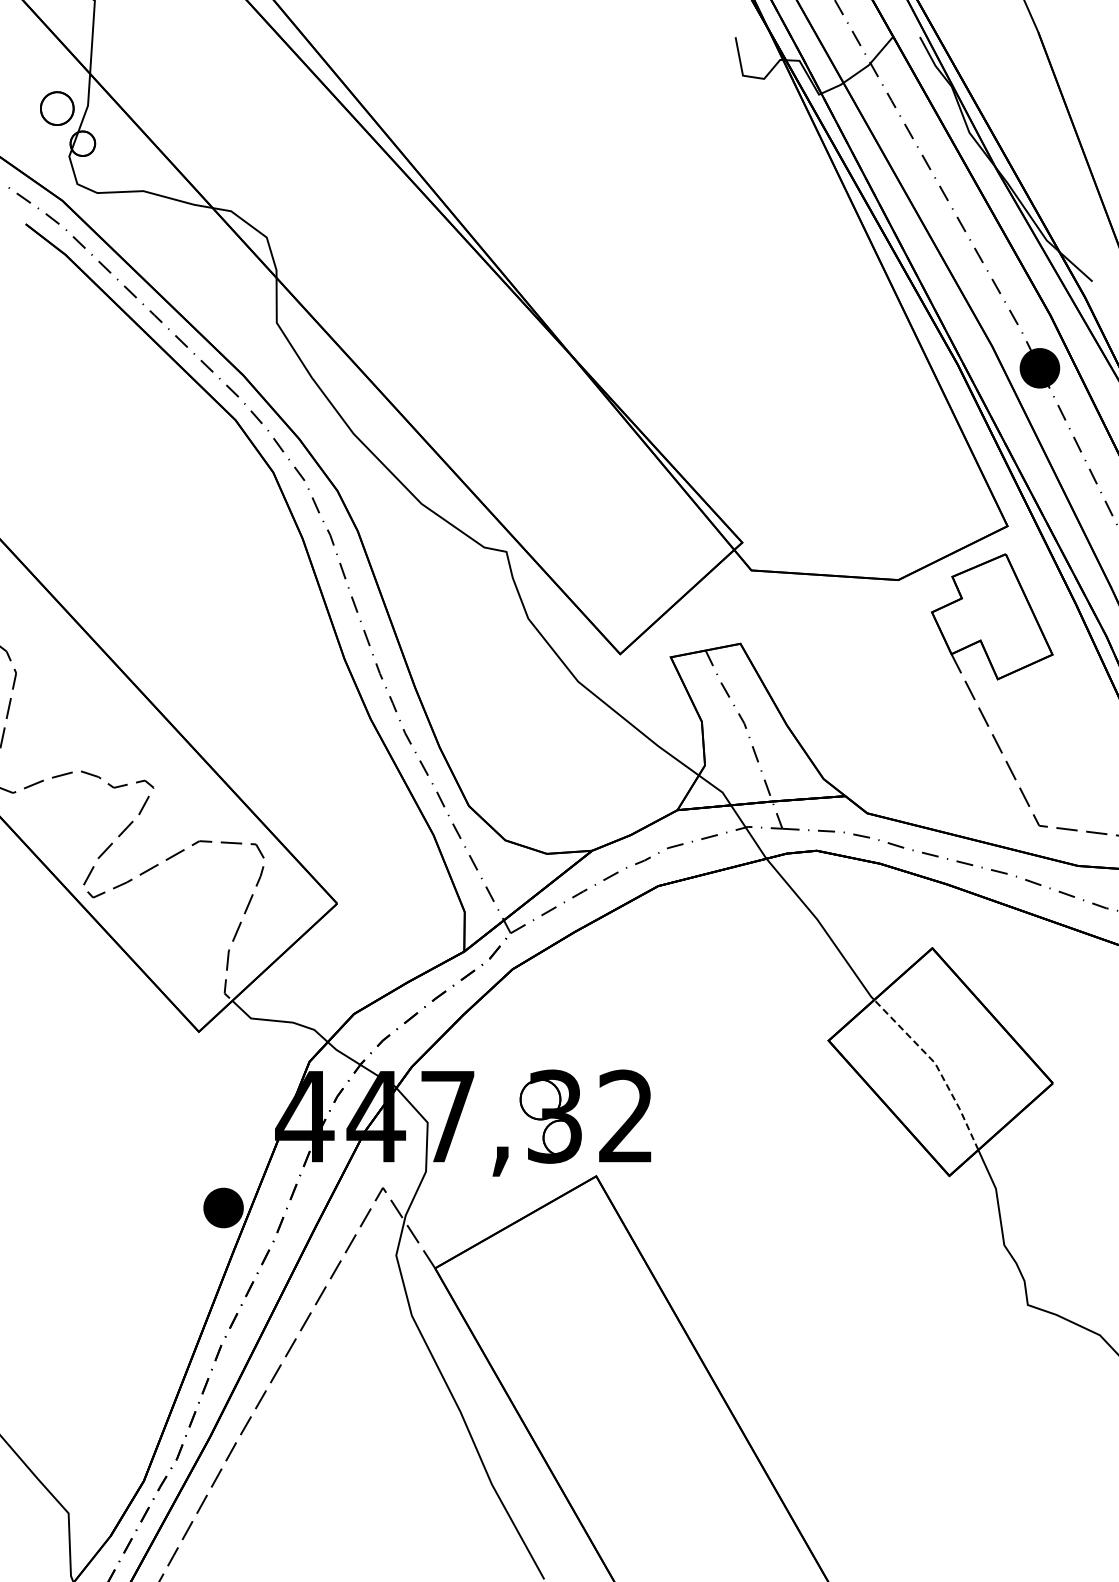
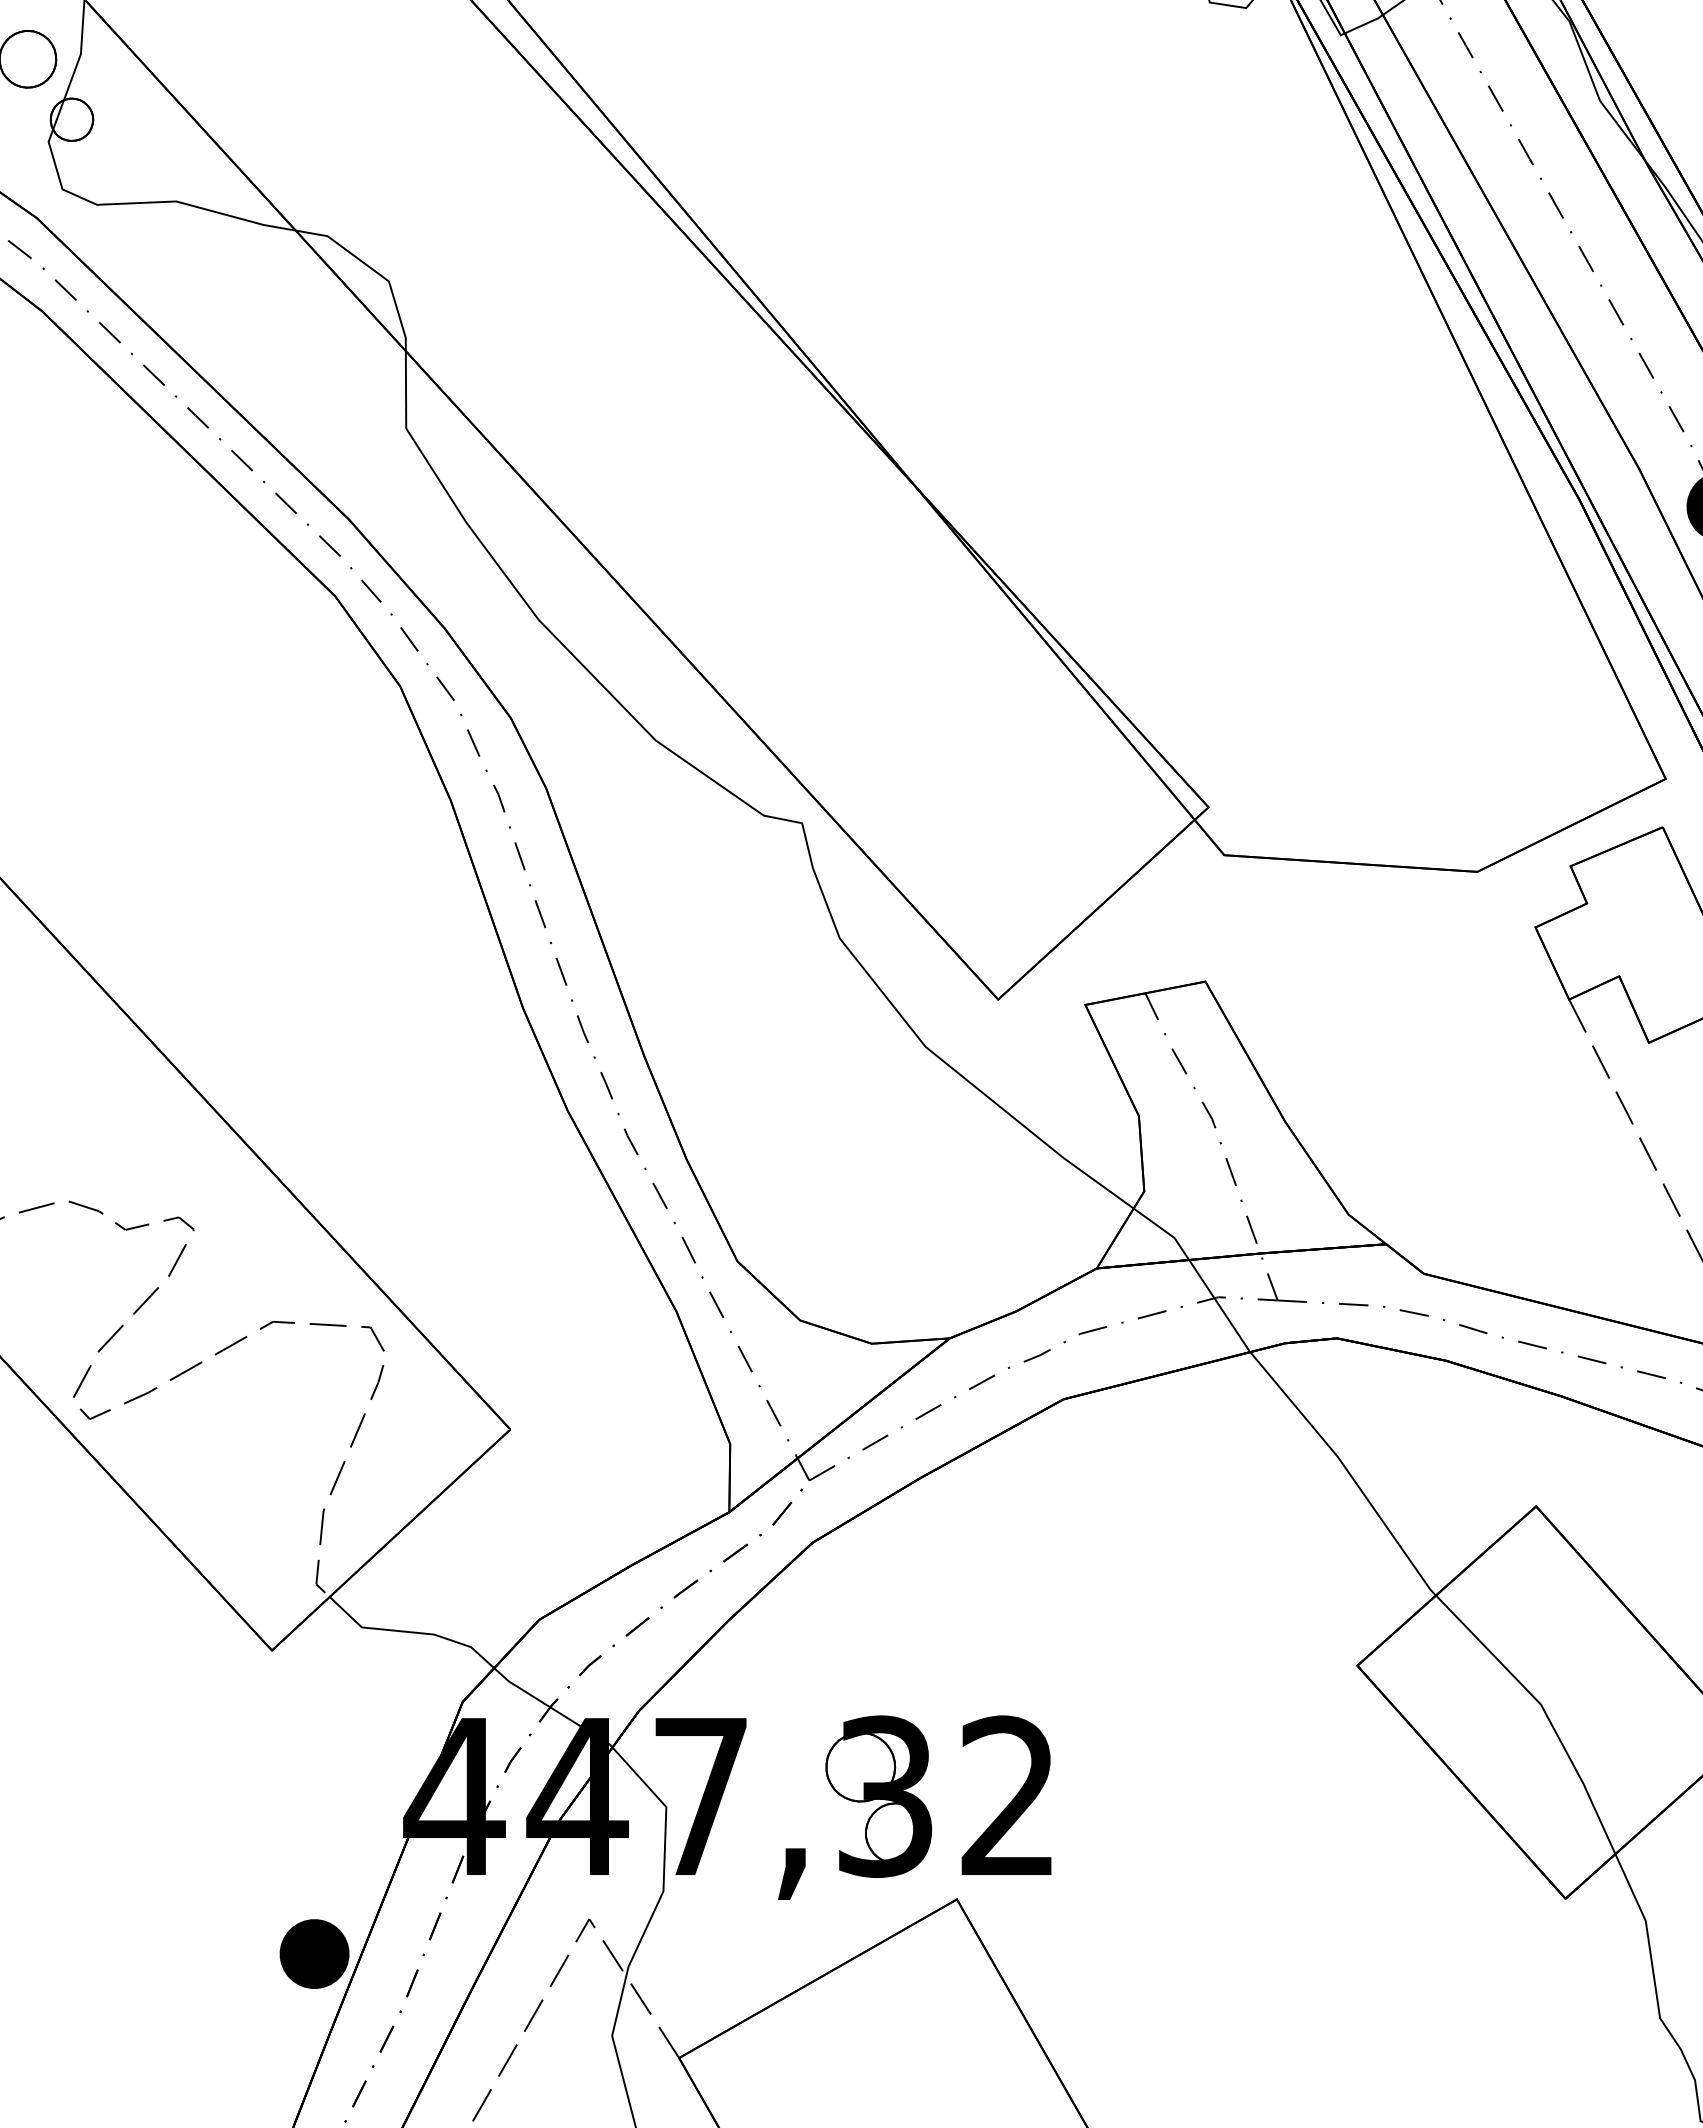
line: (937, 1067) -> (1544, 1711), dashed -> solid

